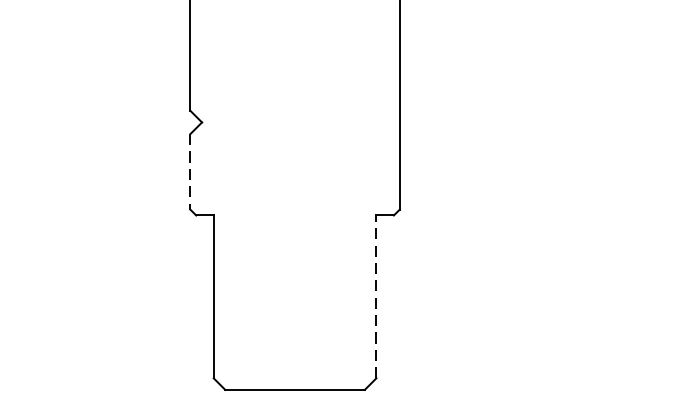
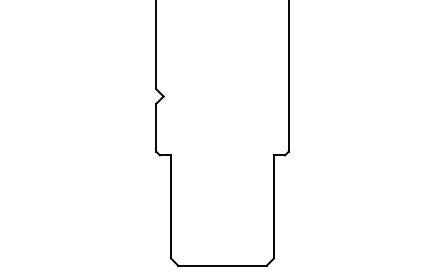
line: (190, 171) -> (156, 127), dashed -> solid
line: (377, 296) -> (274, 206), dashed -> solid

